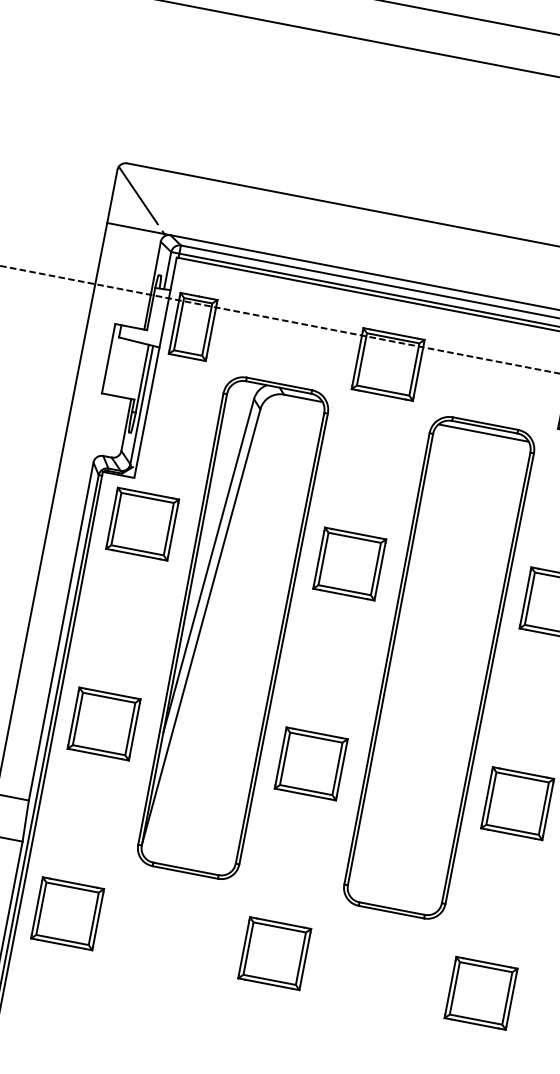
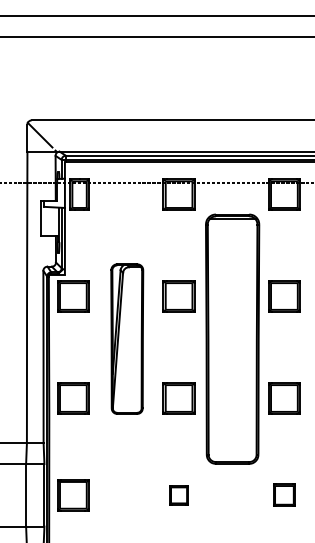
part: (230, 626) -> (126, 338), size x0.6
part: (273, 953) -> (178, 495), size x0.6
part: (481, 993) -> (284, 495), size x0.7

